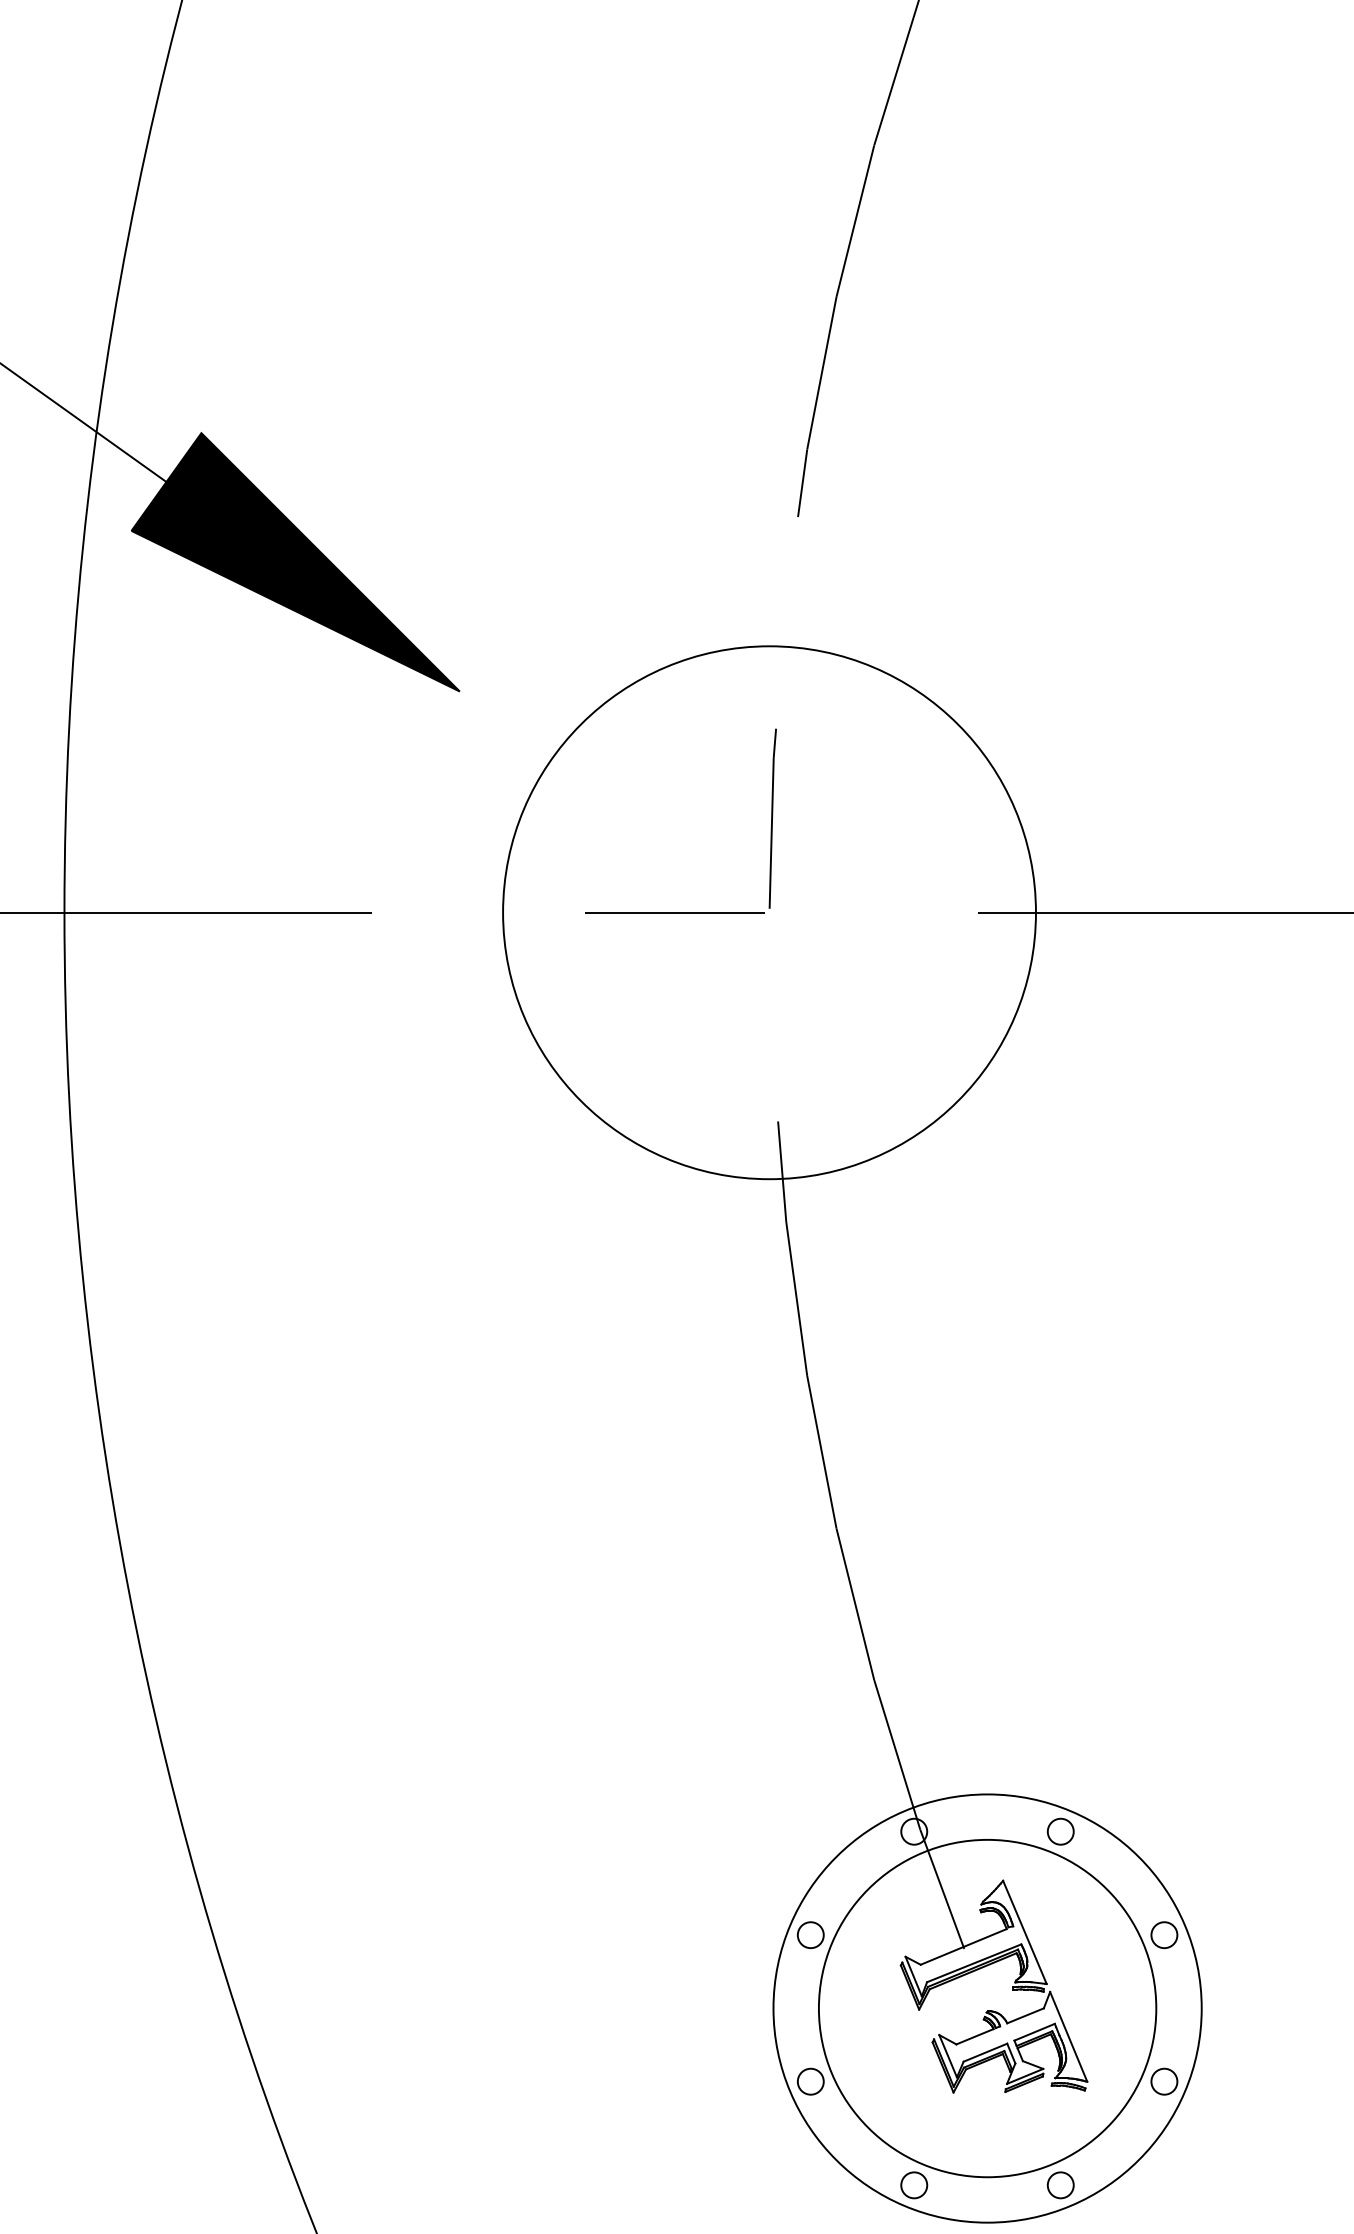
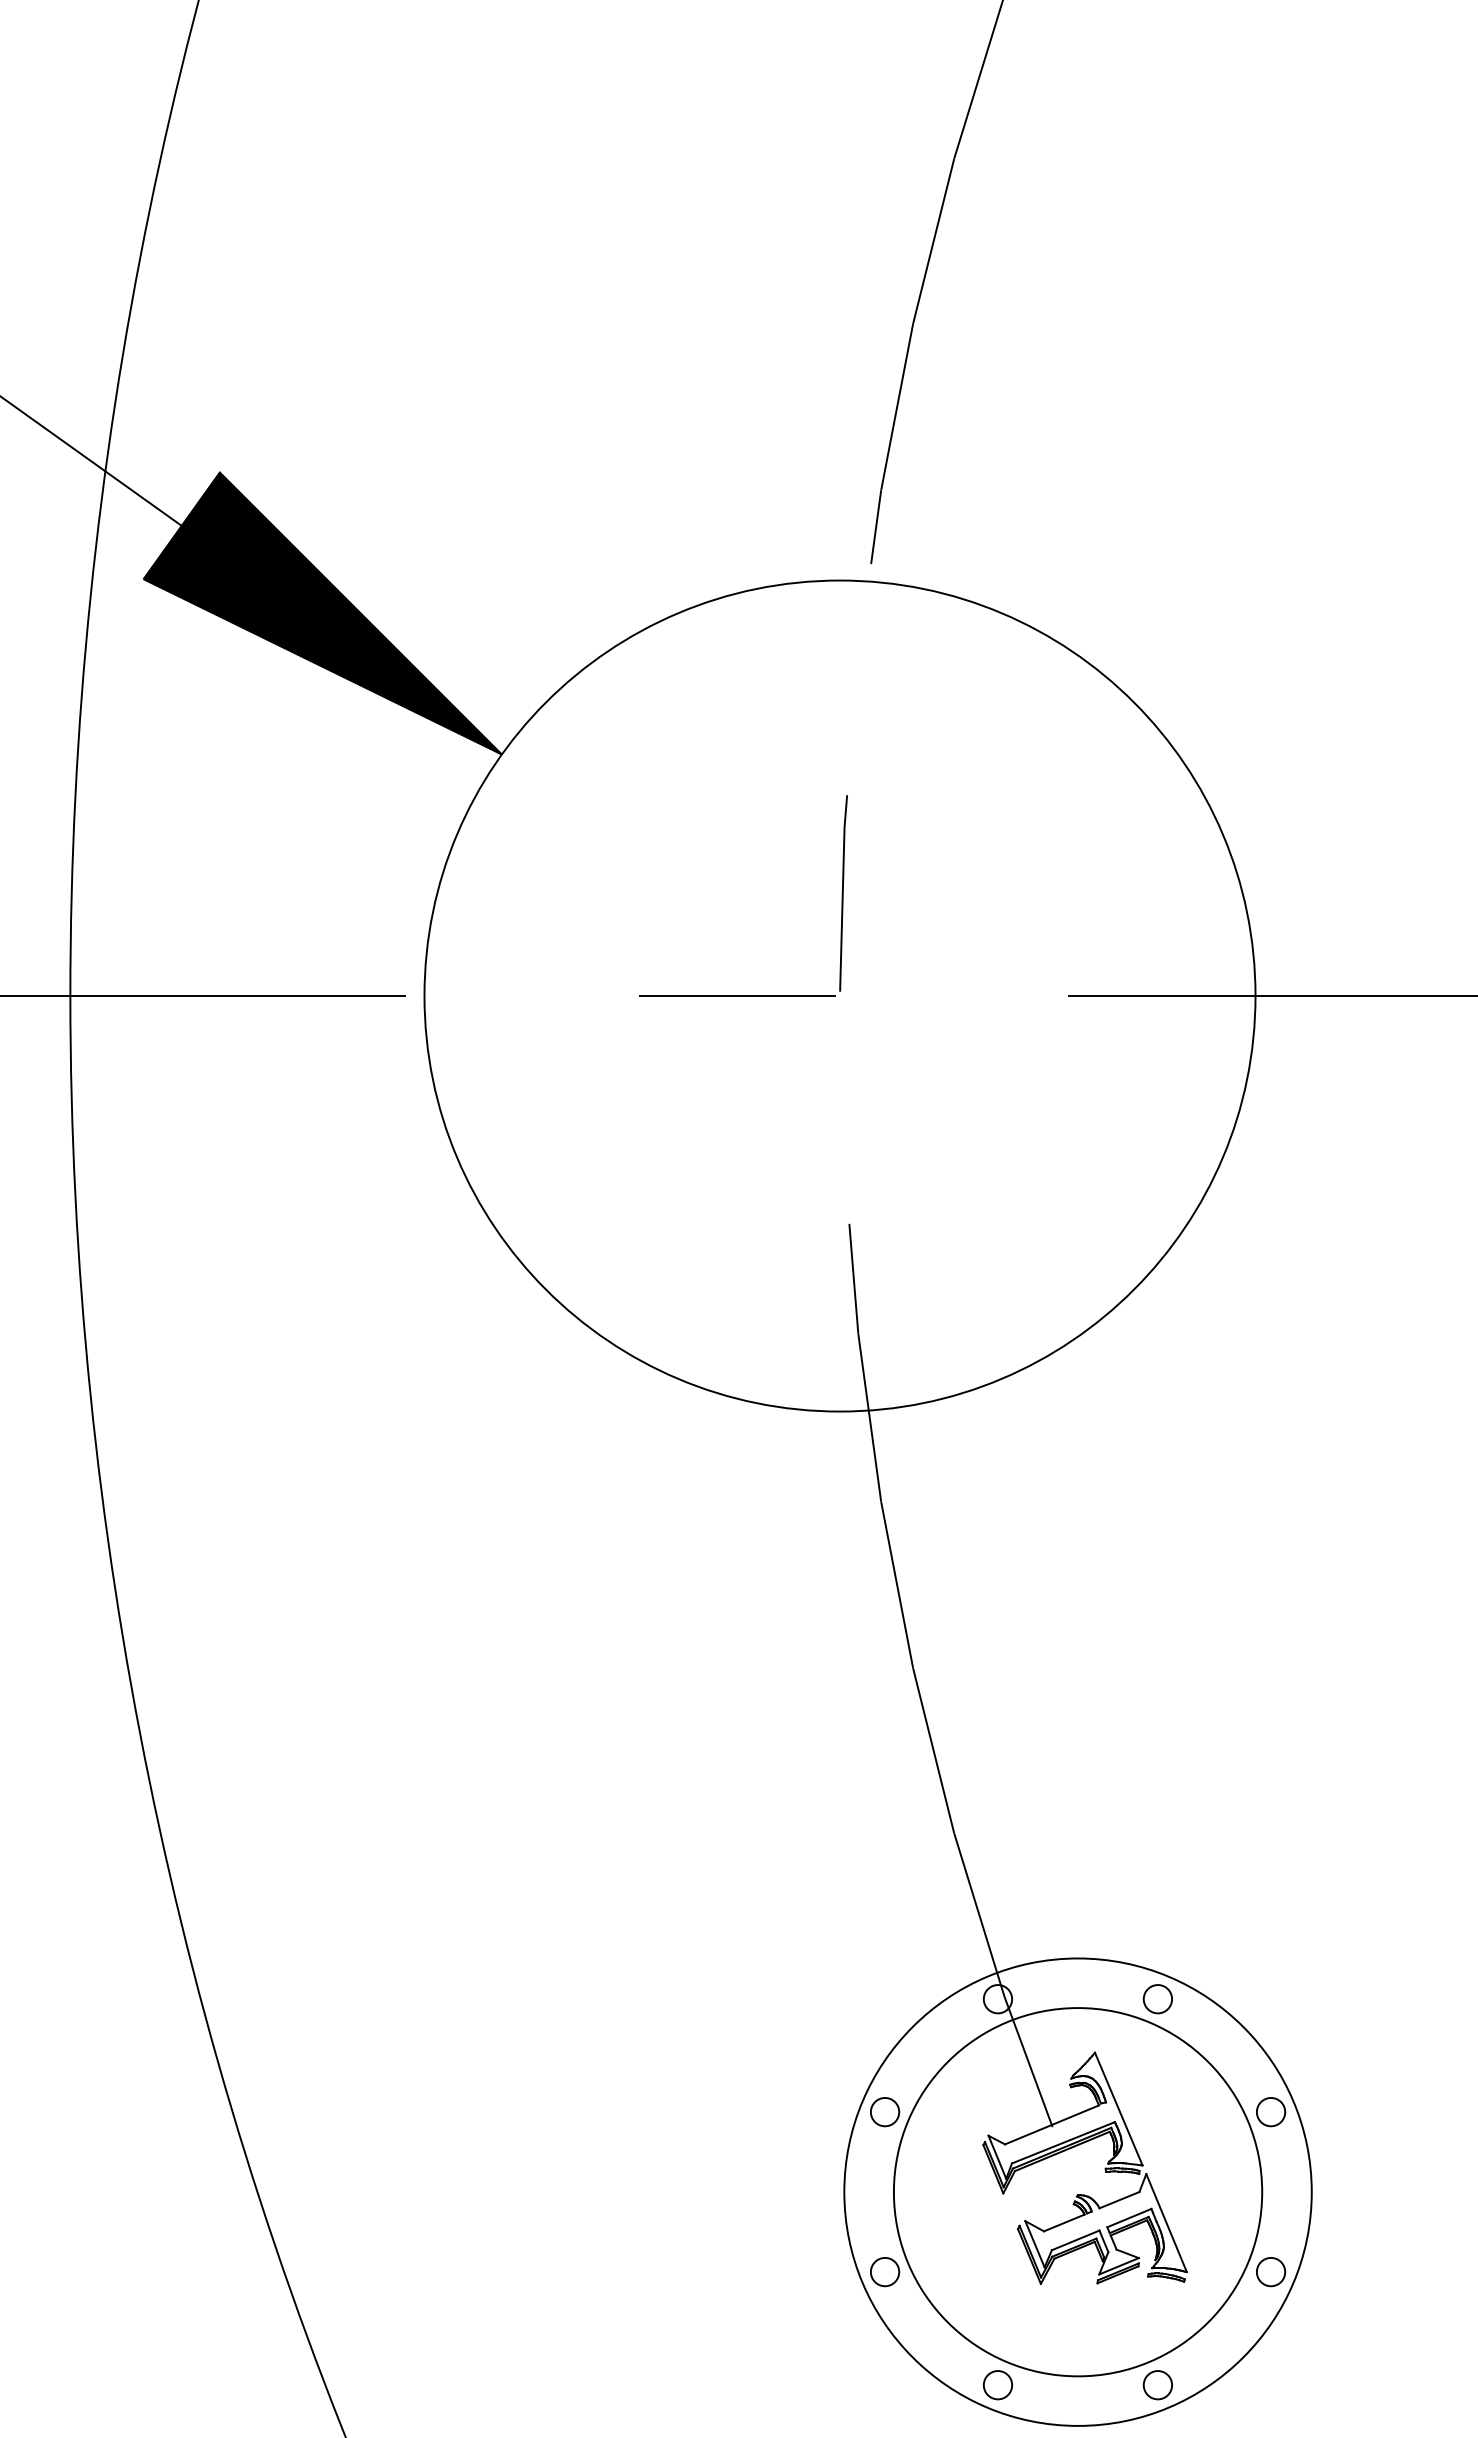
circle: (769, 912) -> (839, 995), size x1.43

